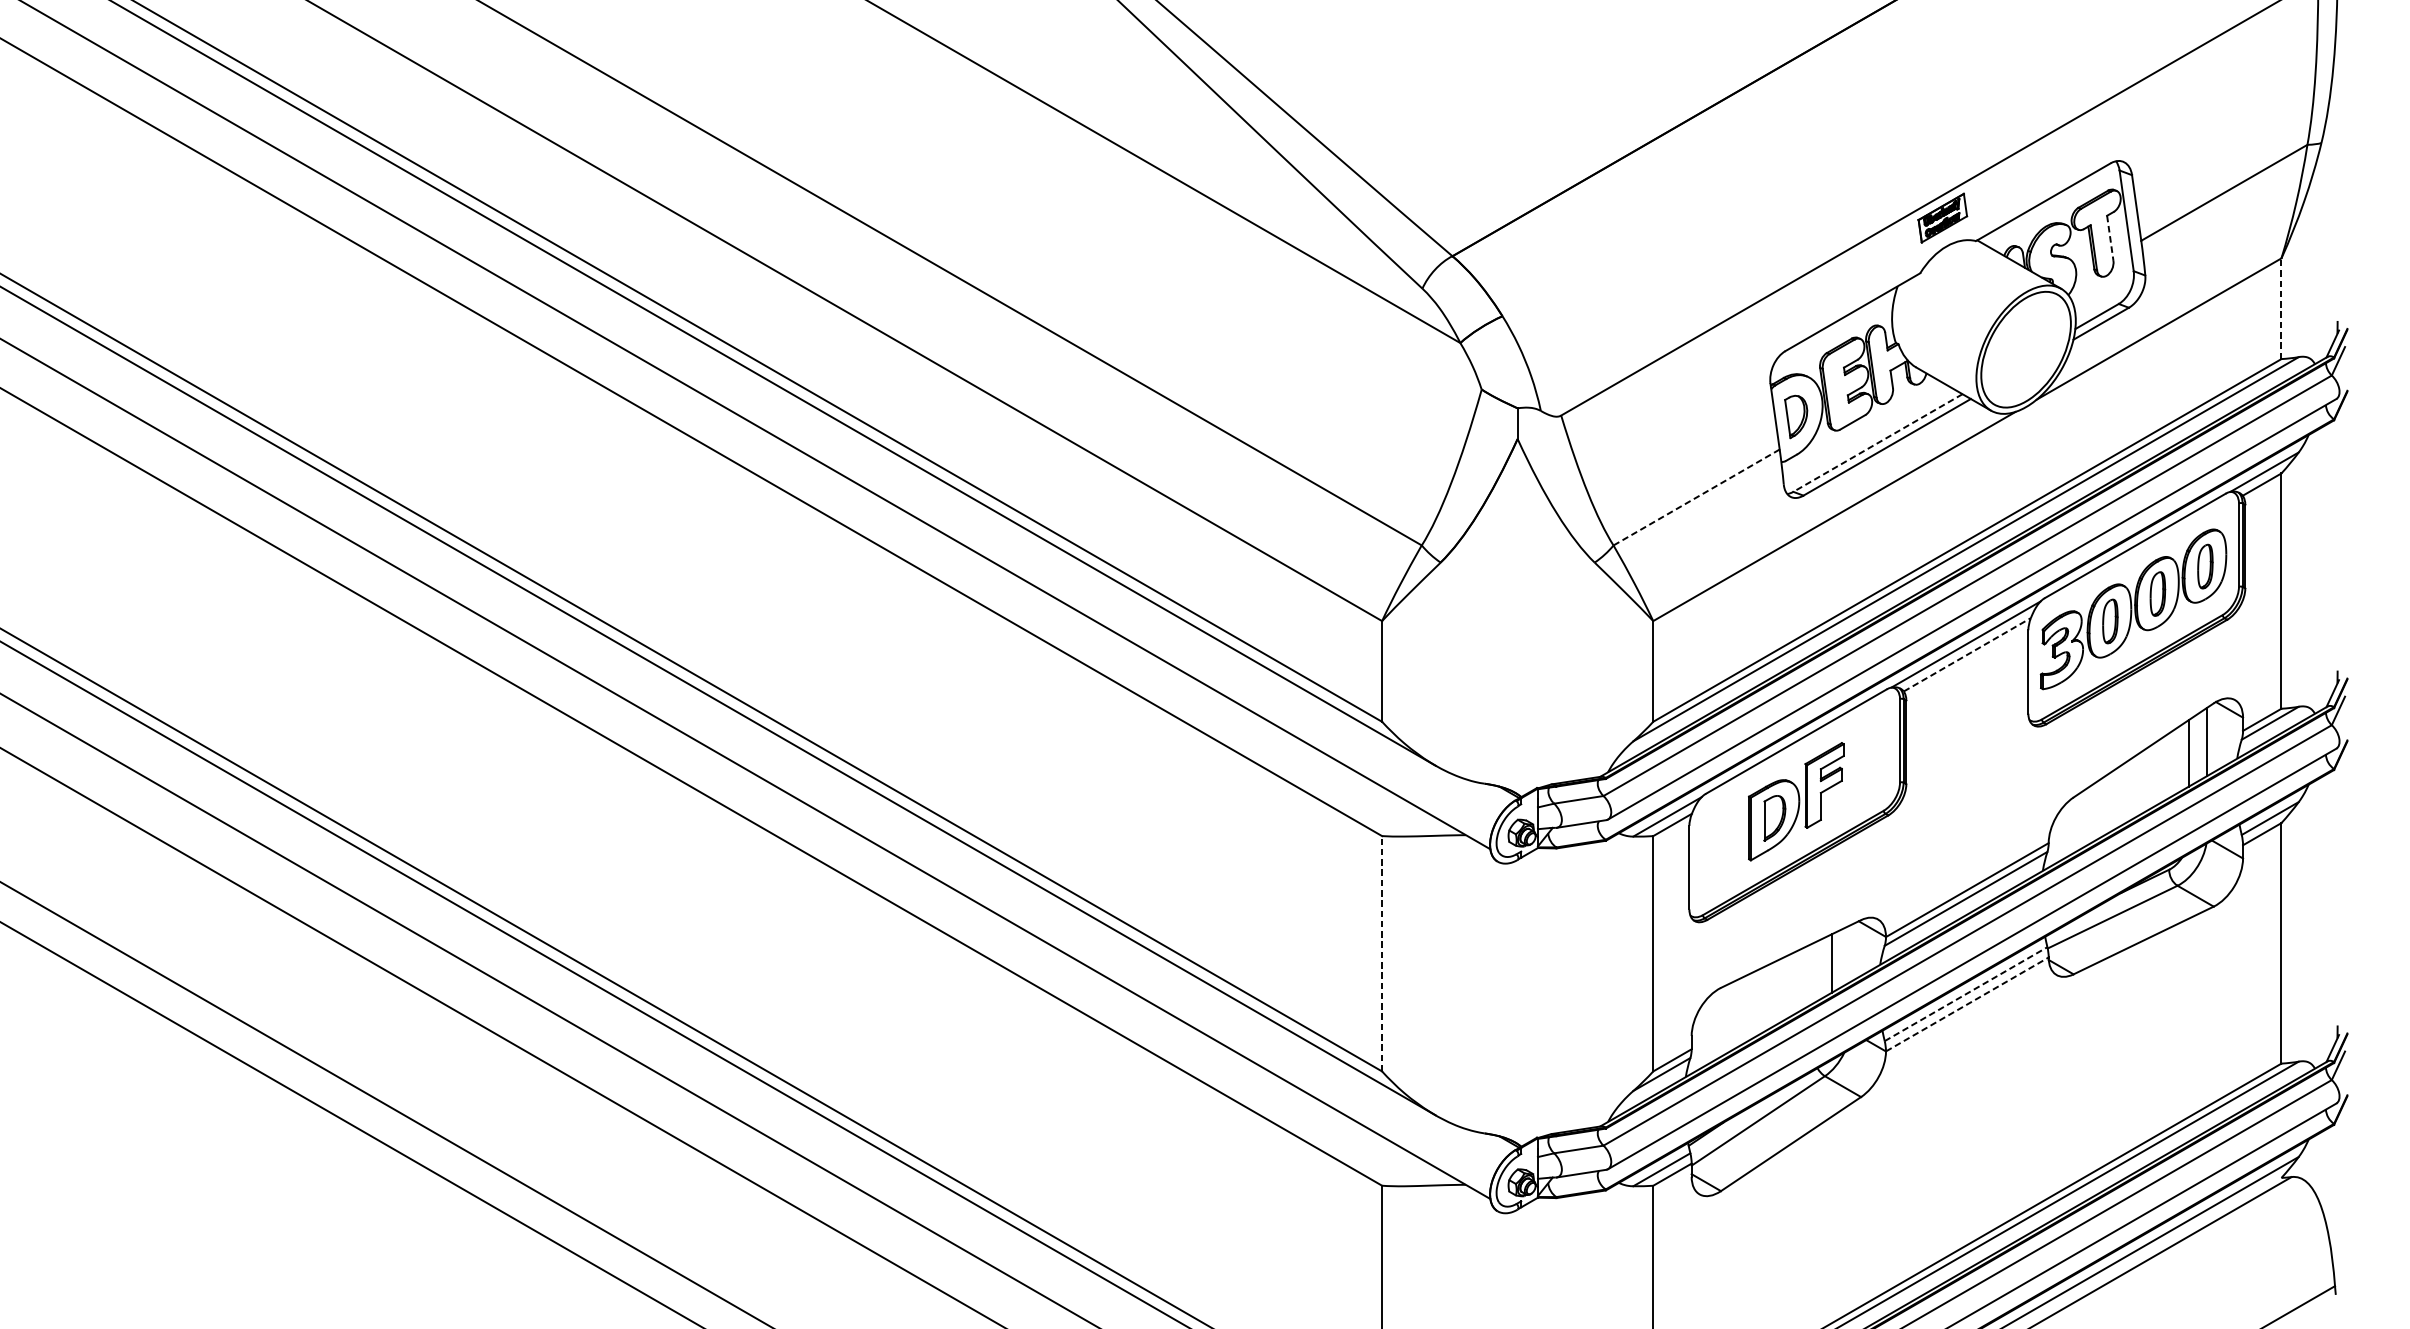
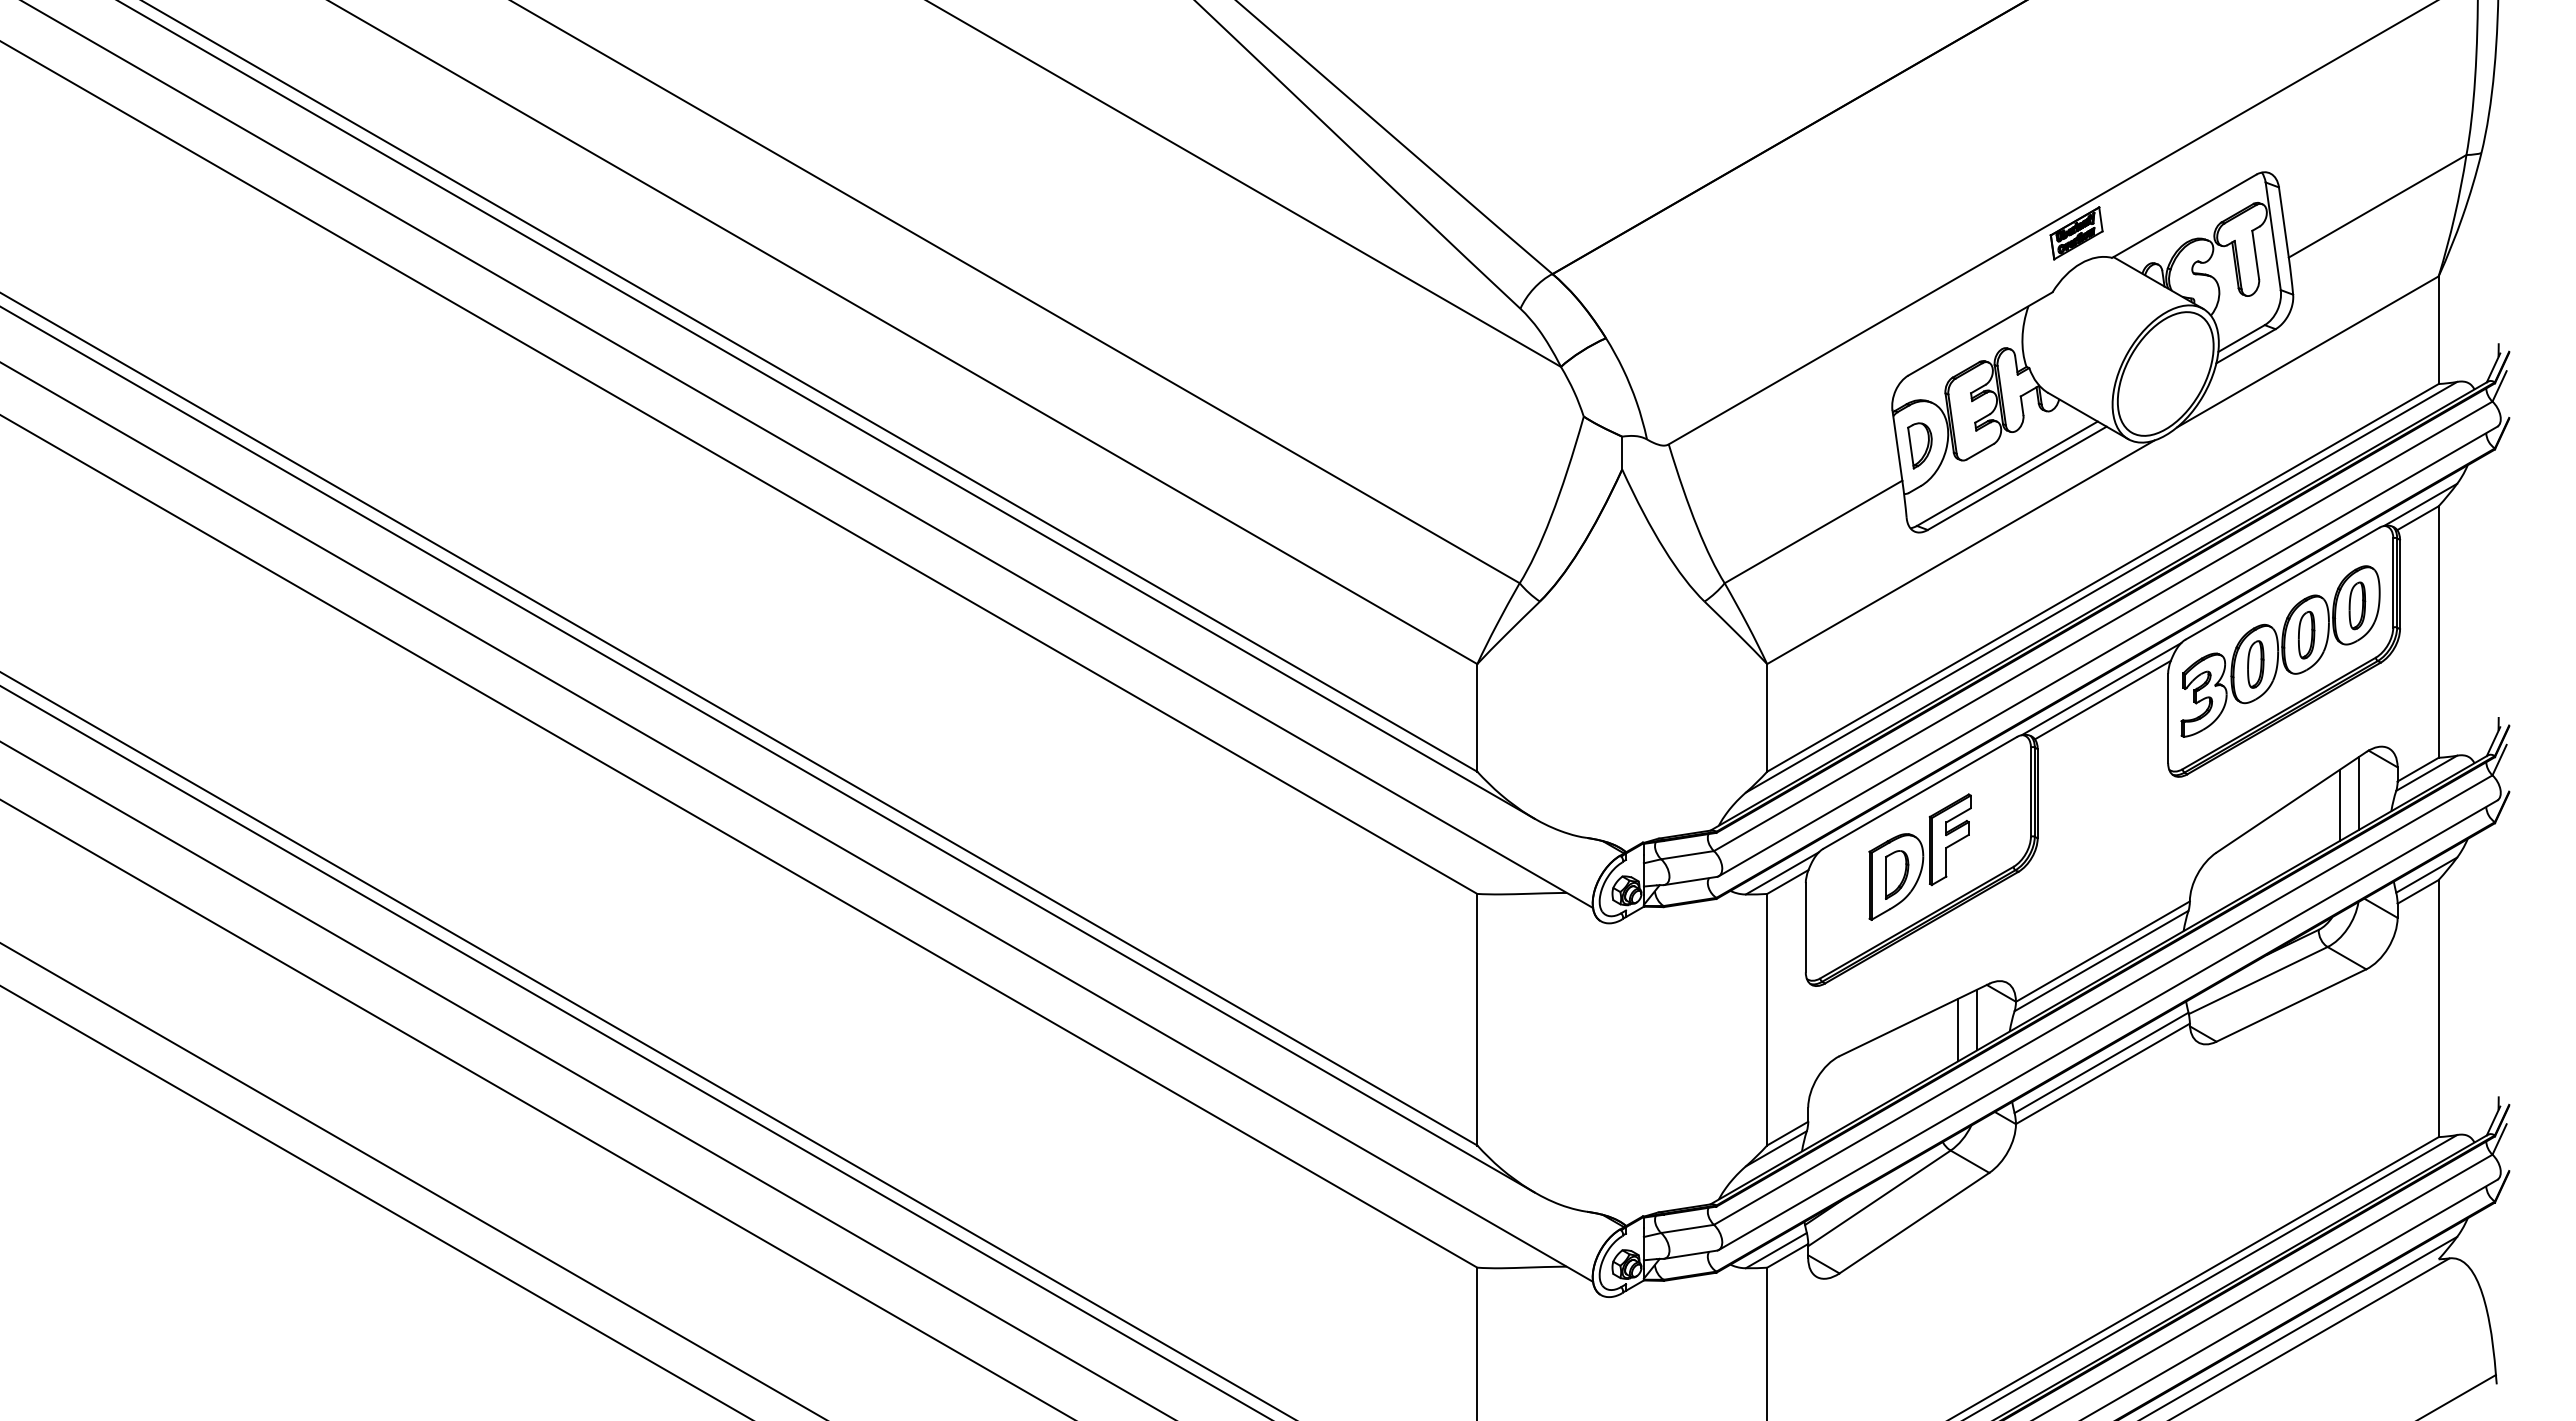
line: (2110, 238) -> (2255, 255), dashed -> solid
line: (2281, 309) -> (2438, 330), dashed -> solid
line: (1877, 443) -> (2006, 474), dashed -> solid
line: (1696, 497) -> (1813, 531), dashed -> solid
line: (1967, 654) -> (2103, 699), dashed -> solid
line: (1382, 953) -> (1477, 1019), dashed -> solid
line: (1850, 953) -> (1977, 1019), added
line: (1966, 993) -> (2101, 1062), dashed -> solid
line: (1967, 1004) -> (2103, 1073), dashed -> solid

